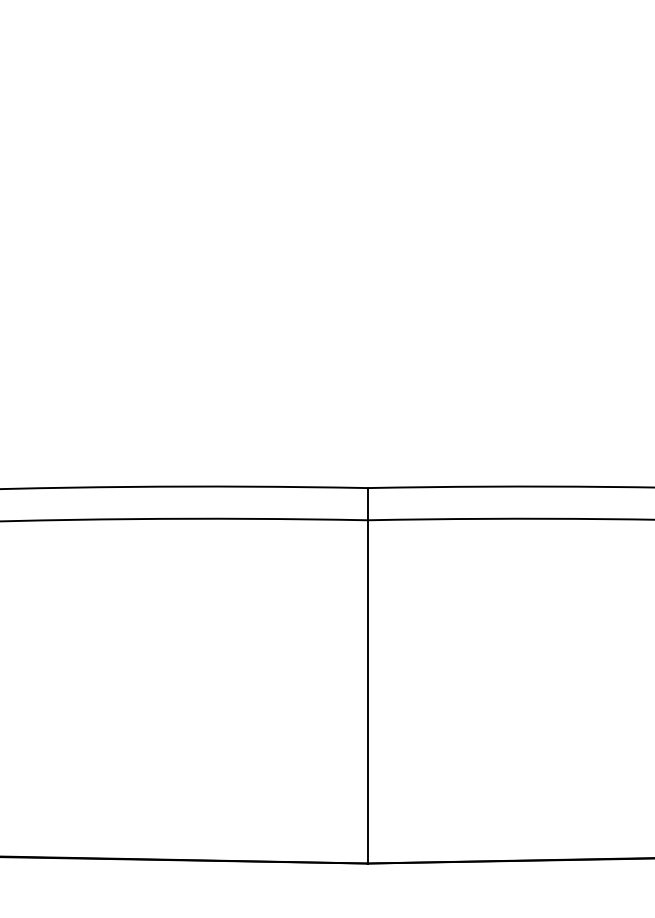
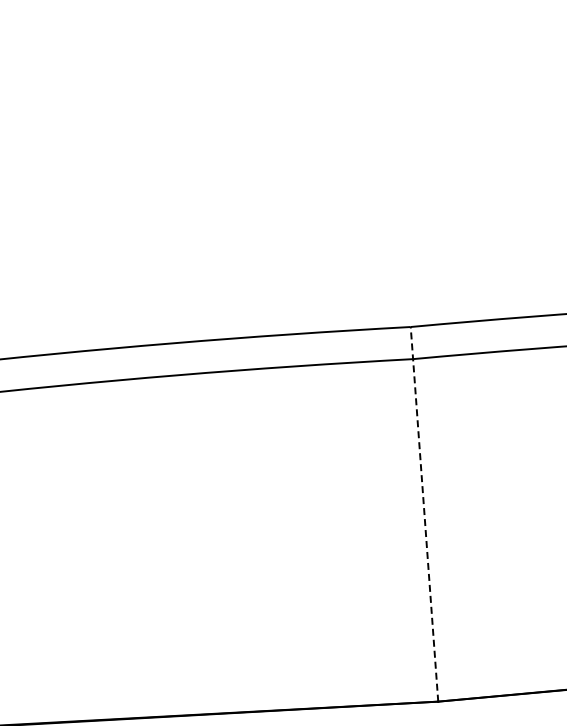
line: (367, 675) -> (424, 514), solid -> dashed

